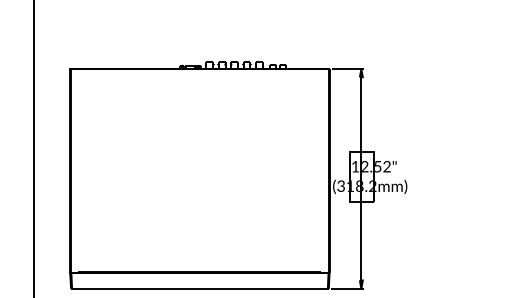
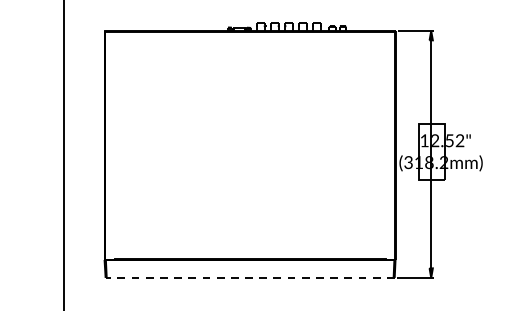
line: (199, 289) -> (249, 278), solid -> dashed

